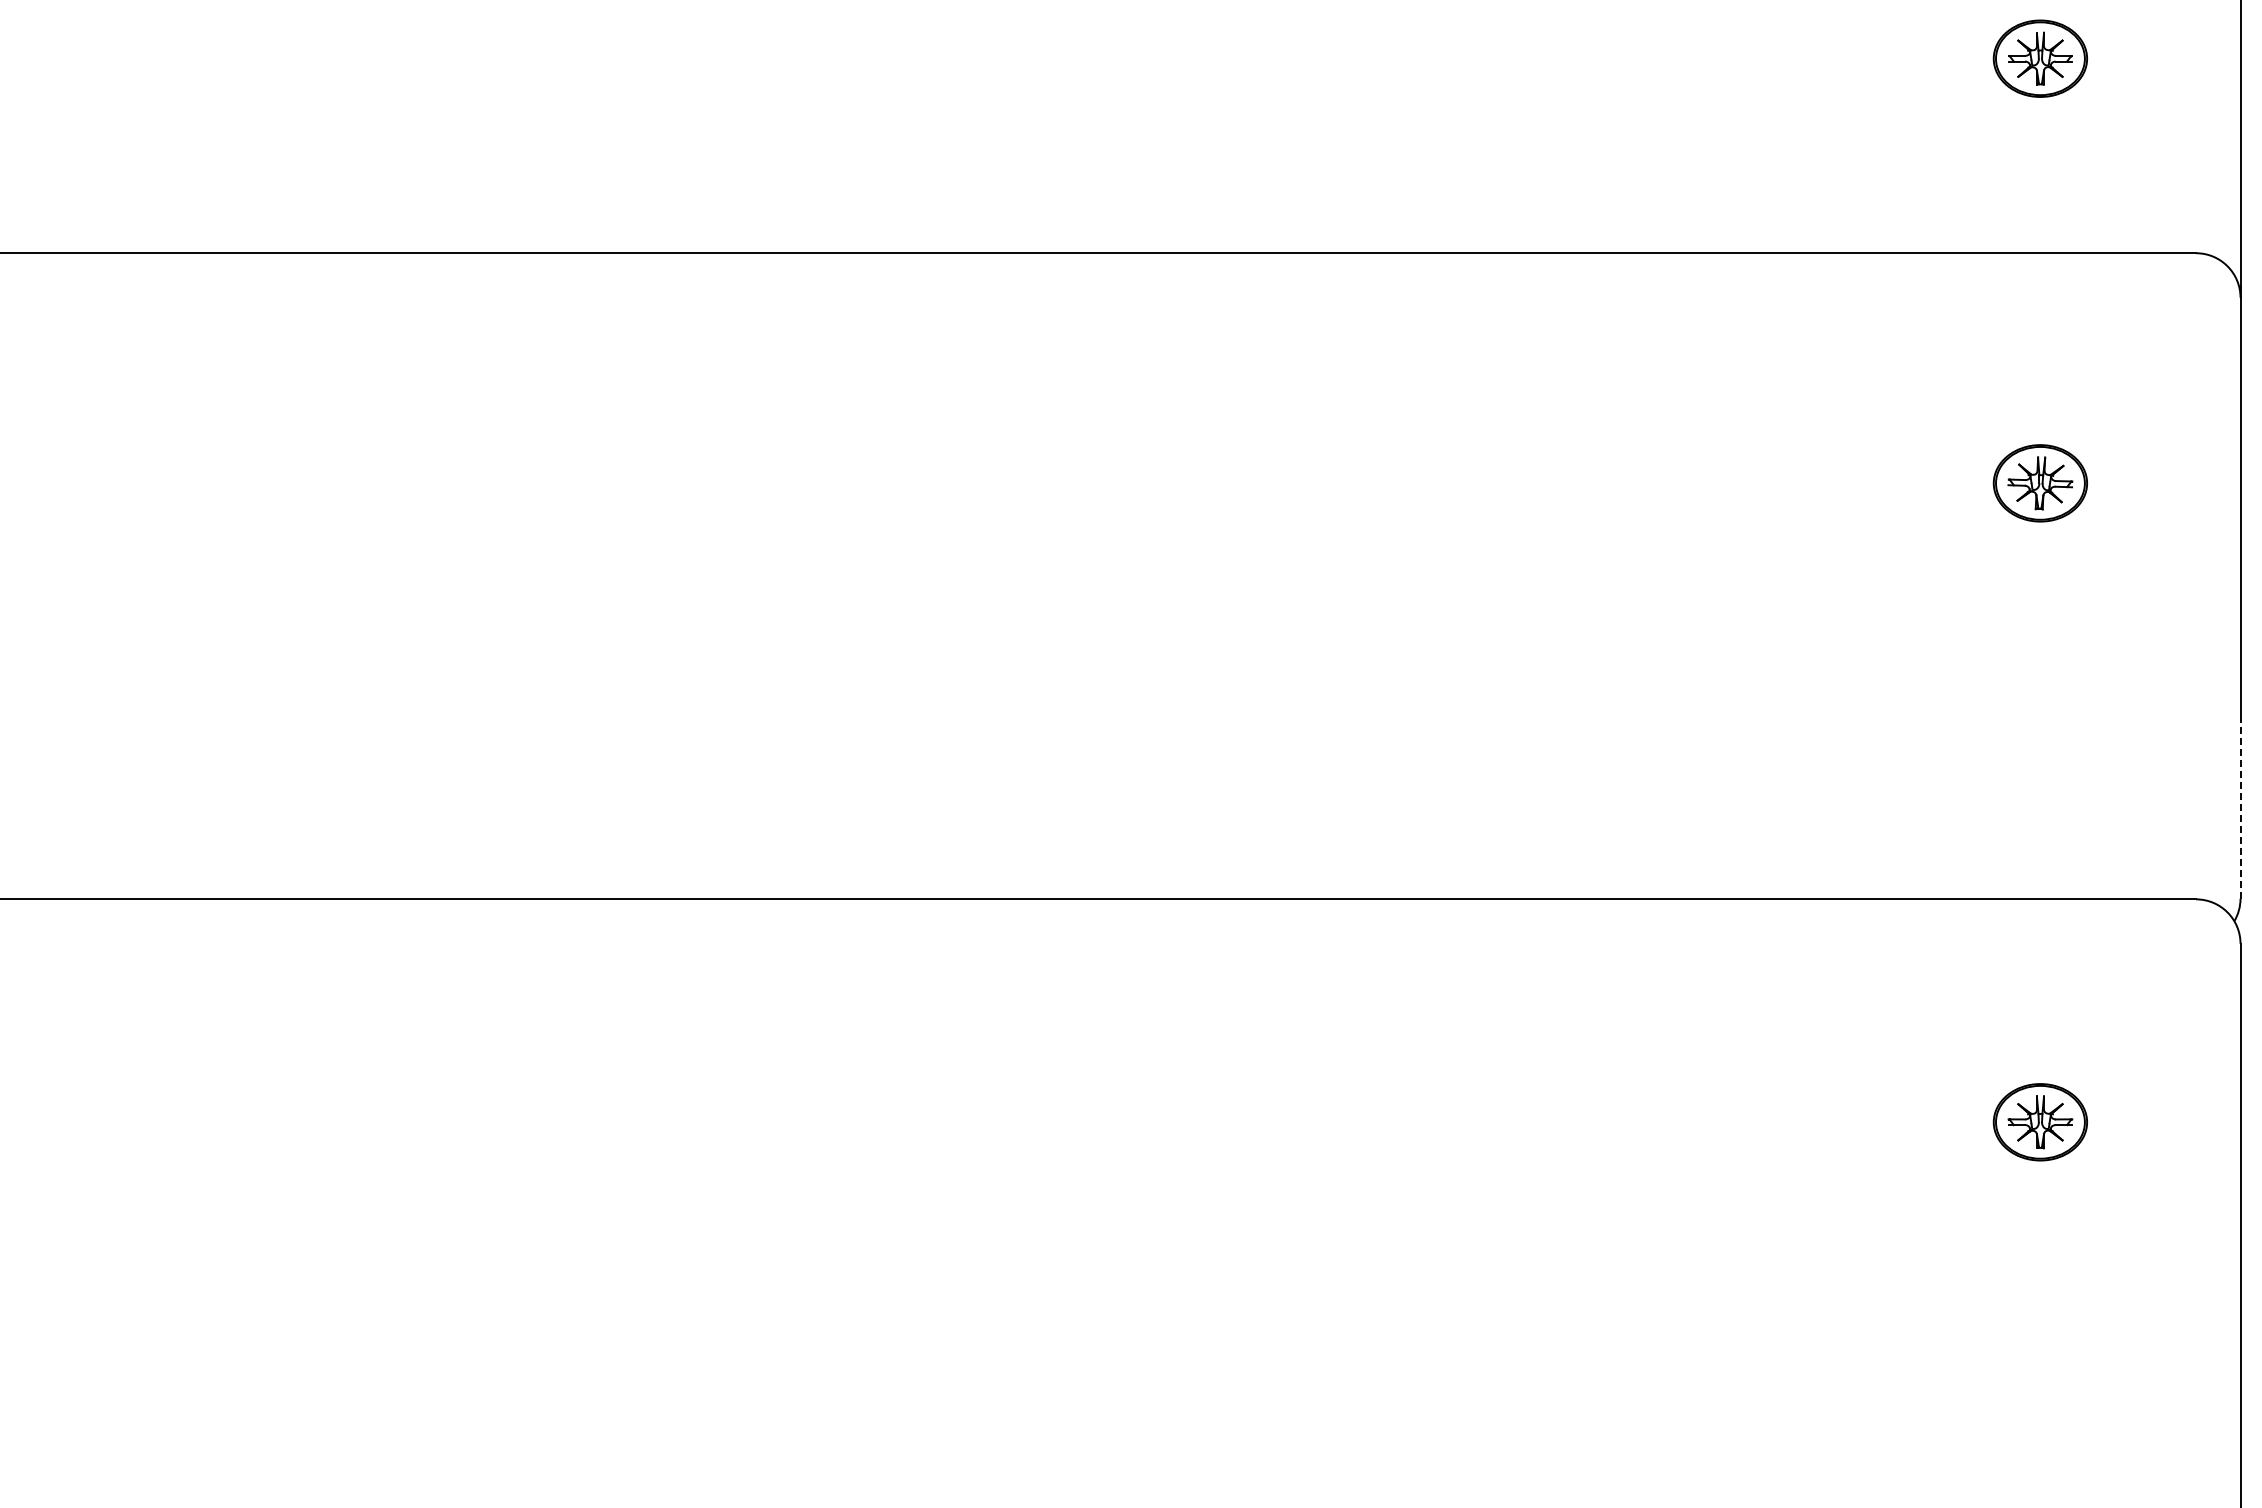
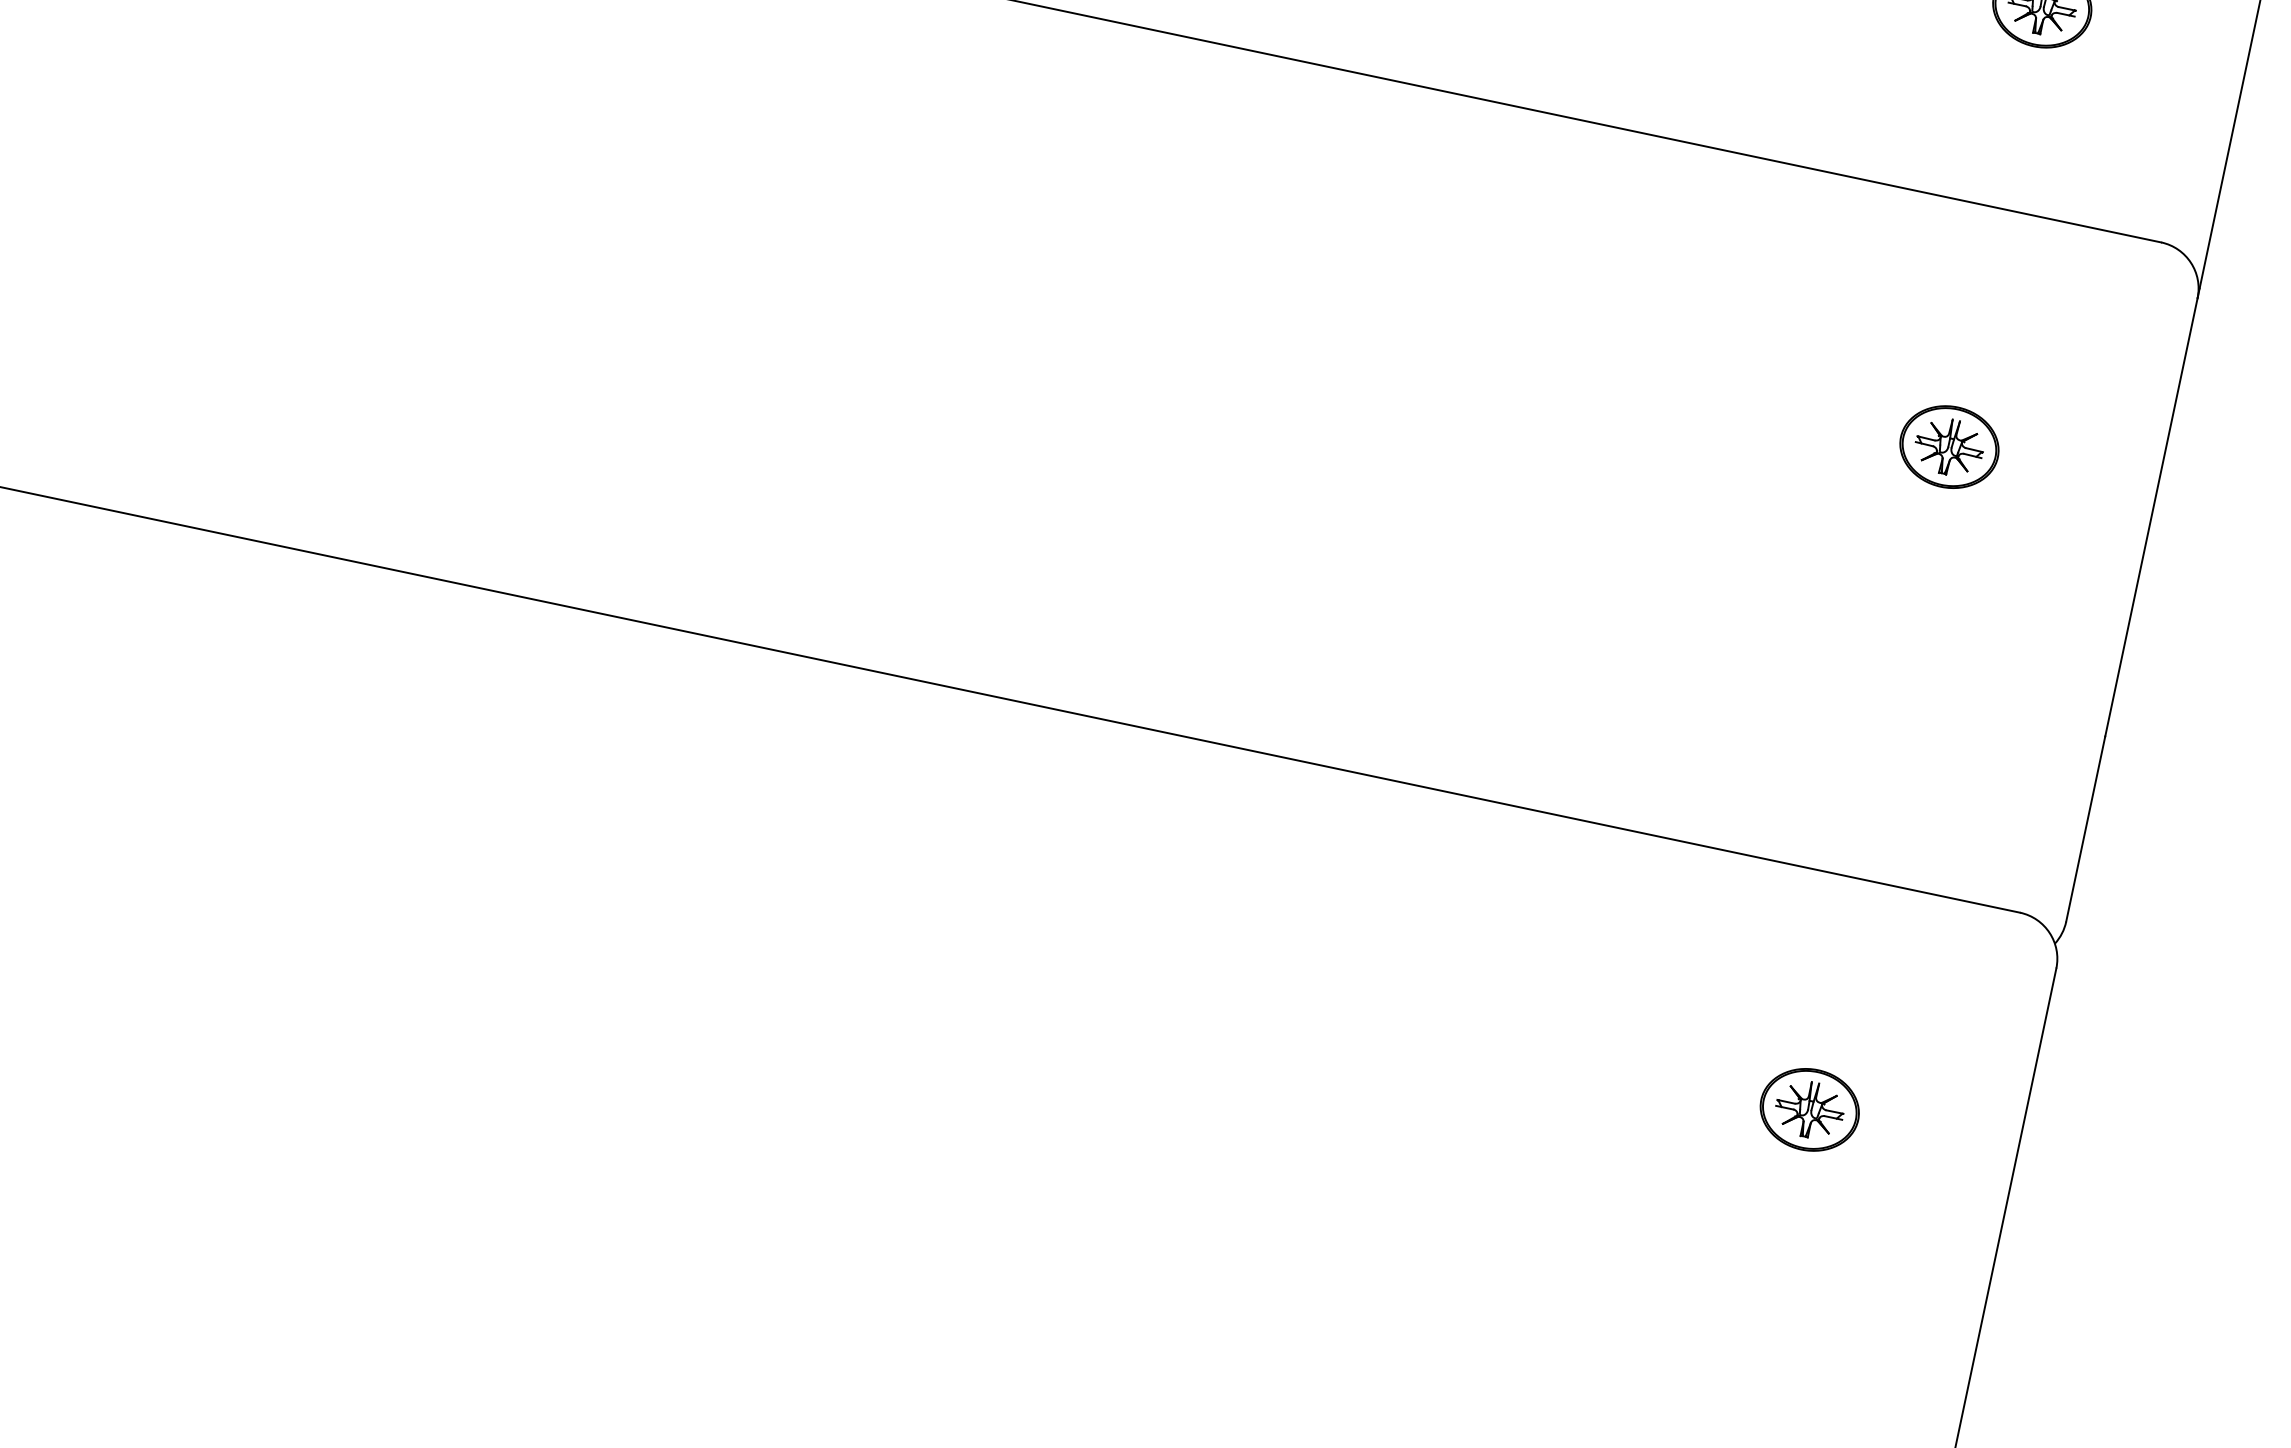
line: (2240, 808) -> (2085, 828), dashed -> solid

